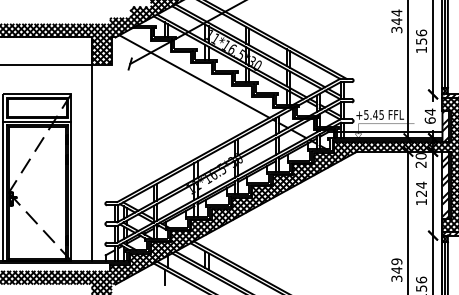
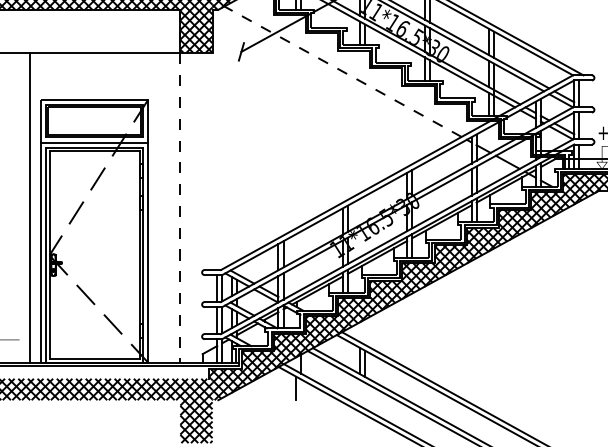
line: (194, 76) -> (342, 71), solid -> dashed
line: (91, 149) -> (180, 186), solid -> dashed

